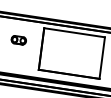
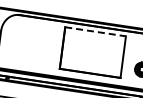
line: (74, 32) -> (95, 31), solid -> dashed
part: (18, 40) -> (39, 39), removed

